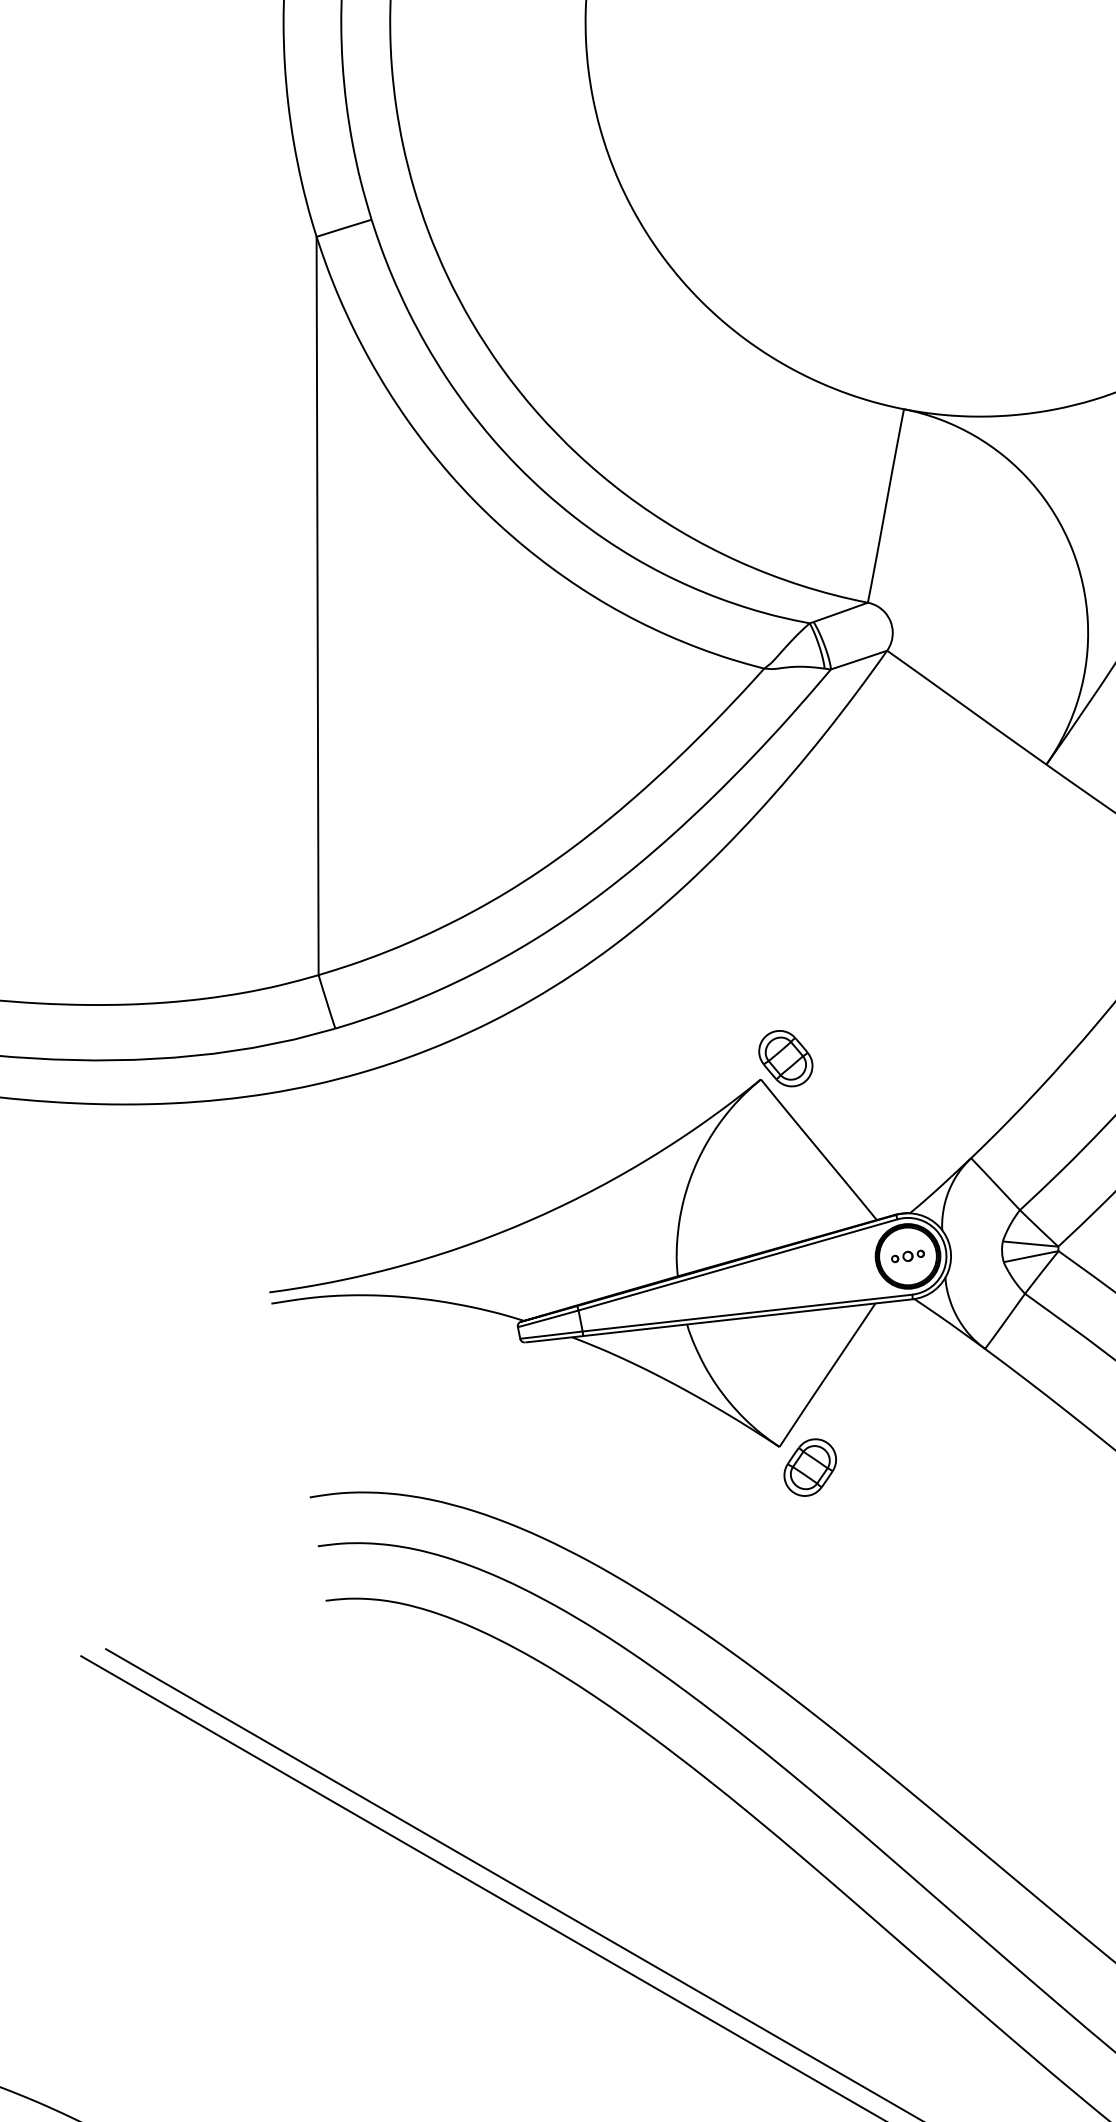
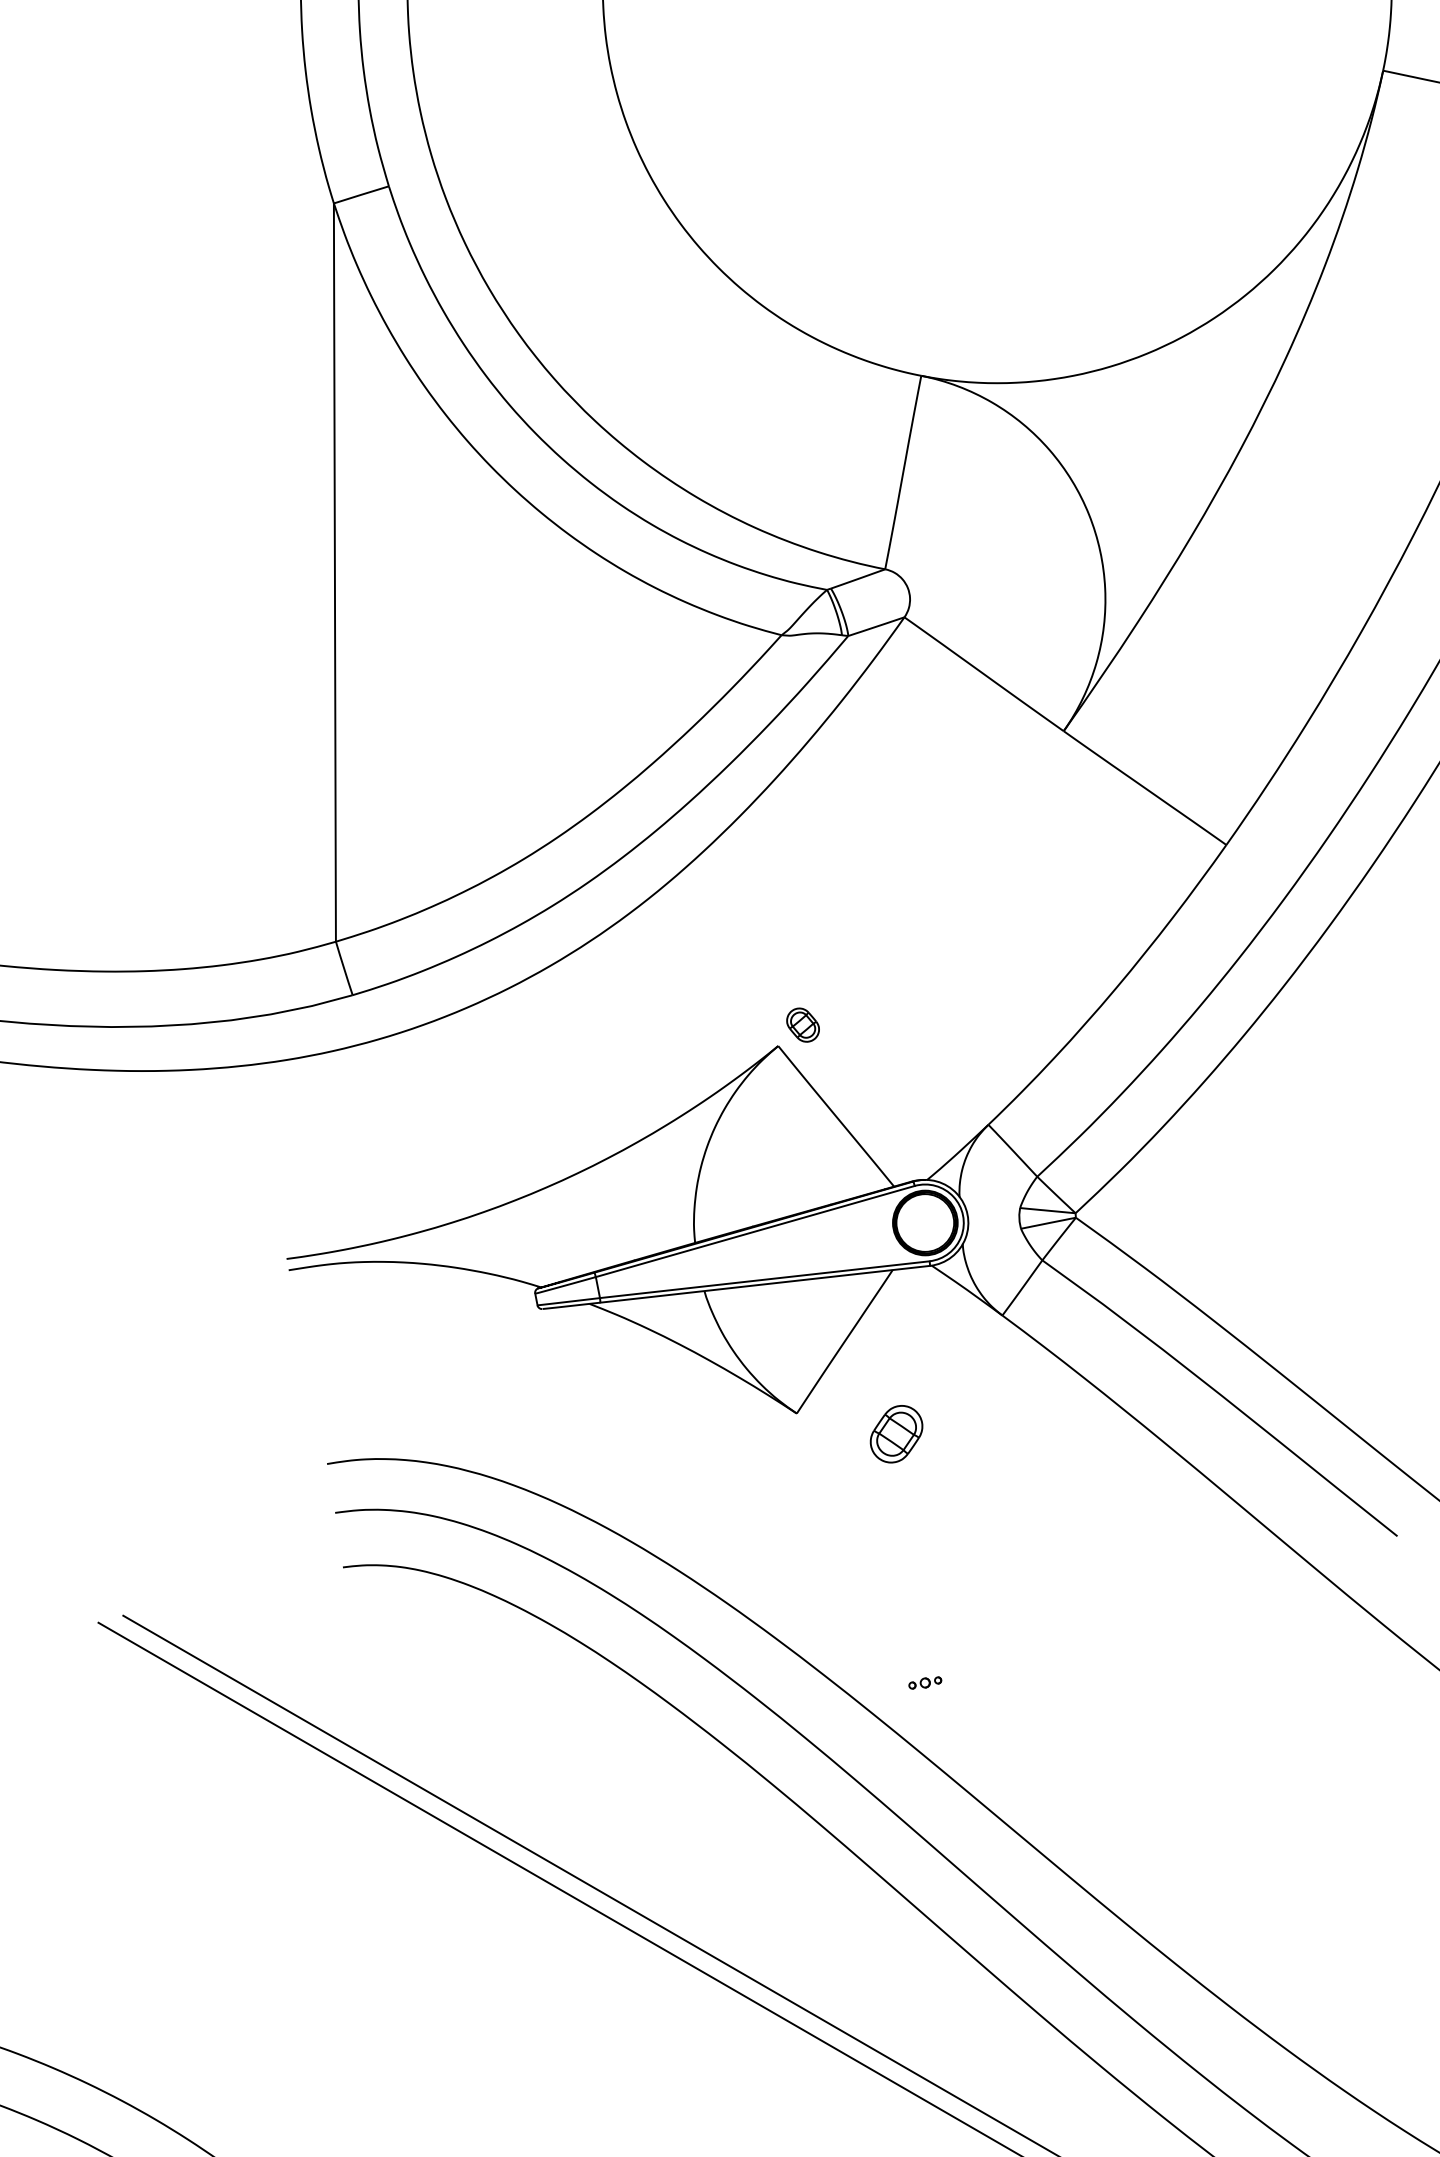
part: (785, 1057) -> (802, 1024), size x0.6
part: (908, 1255) -> (925, 1682), moved
part: (810, 1467) -> (896, 1434), moved

